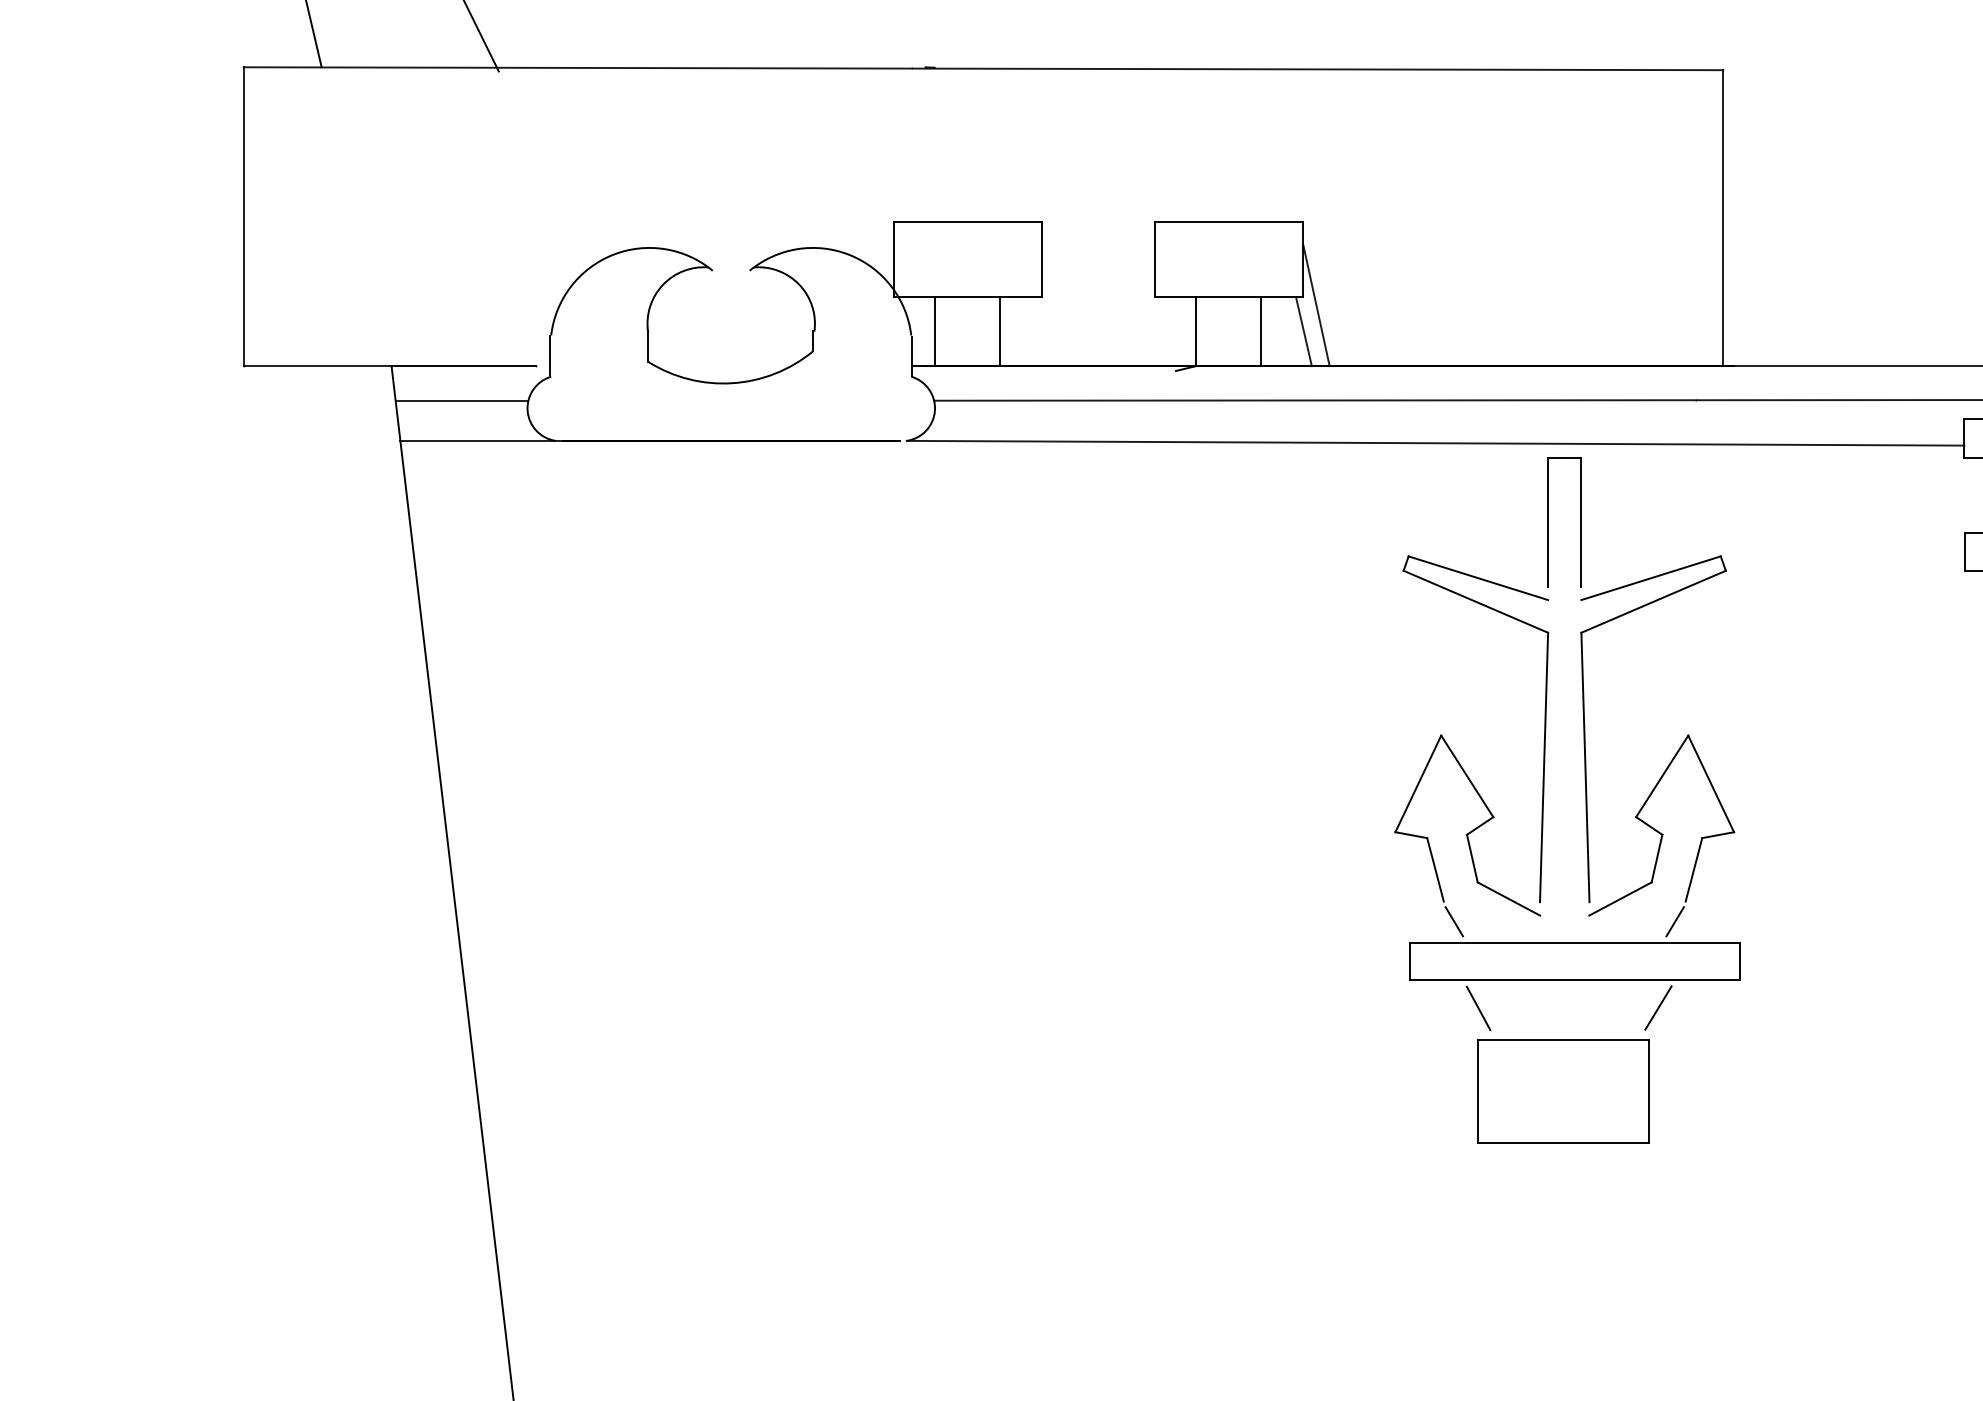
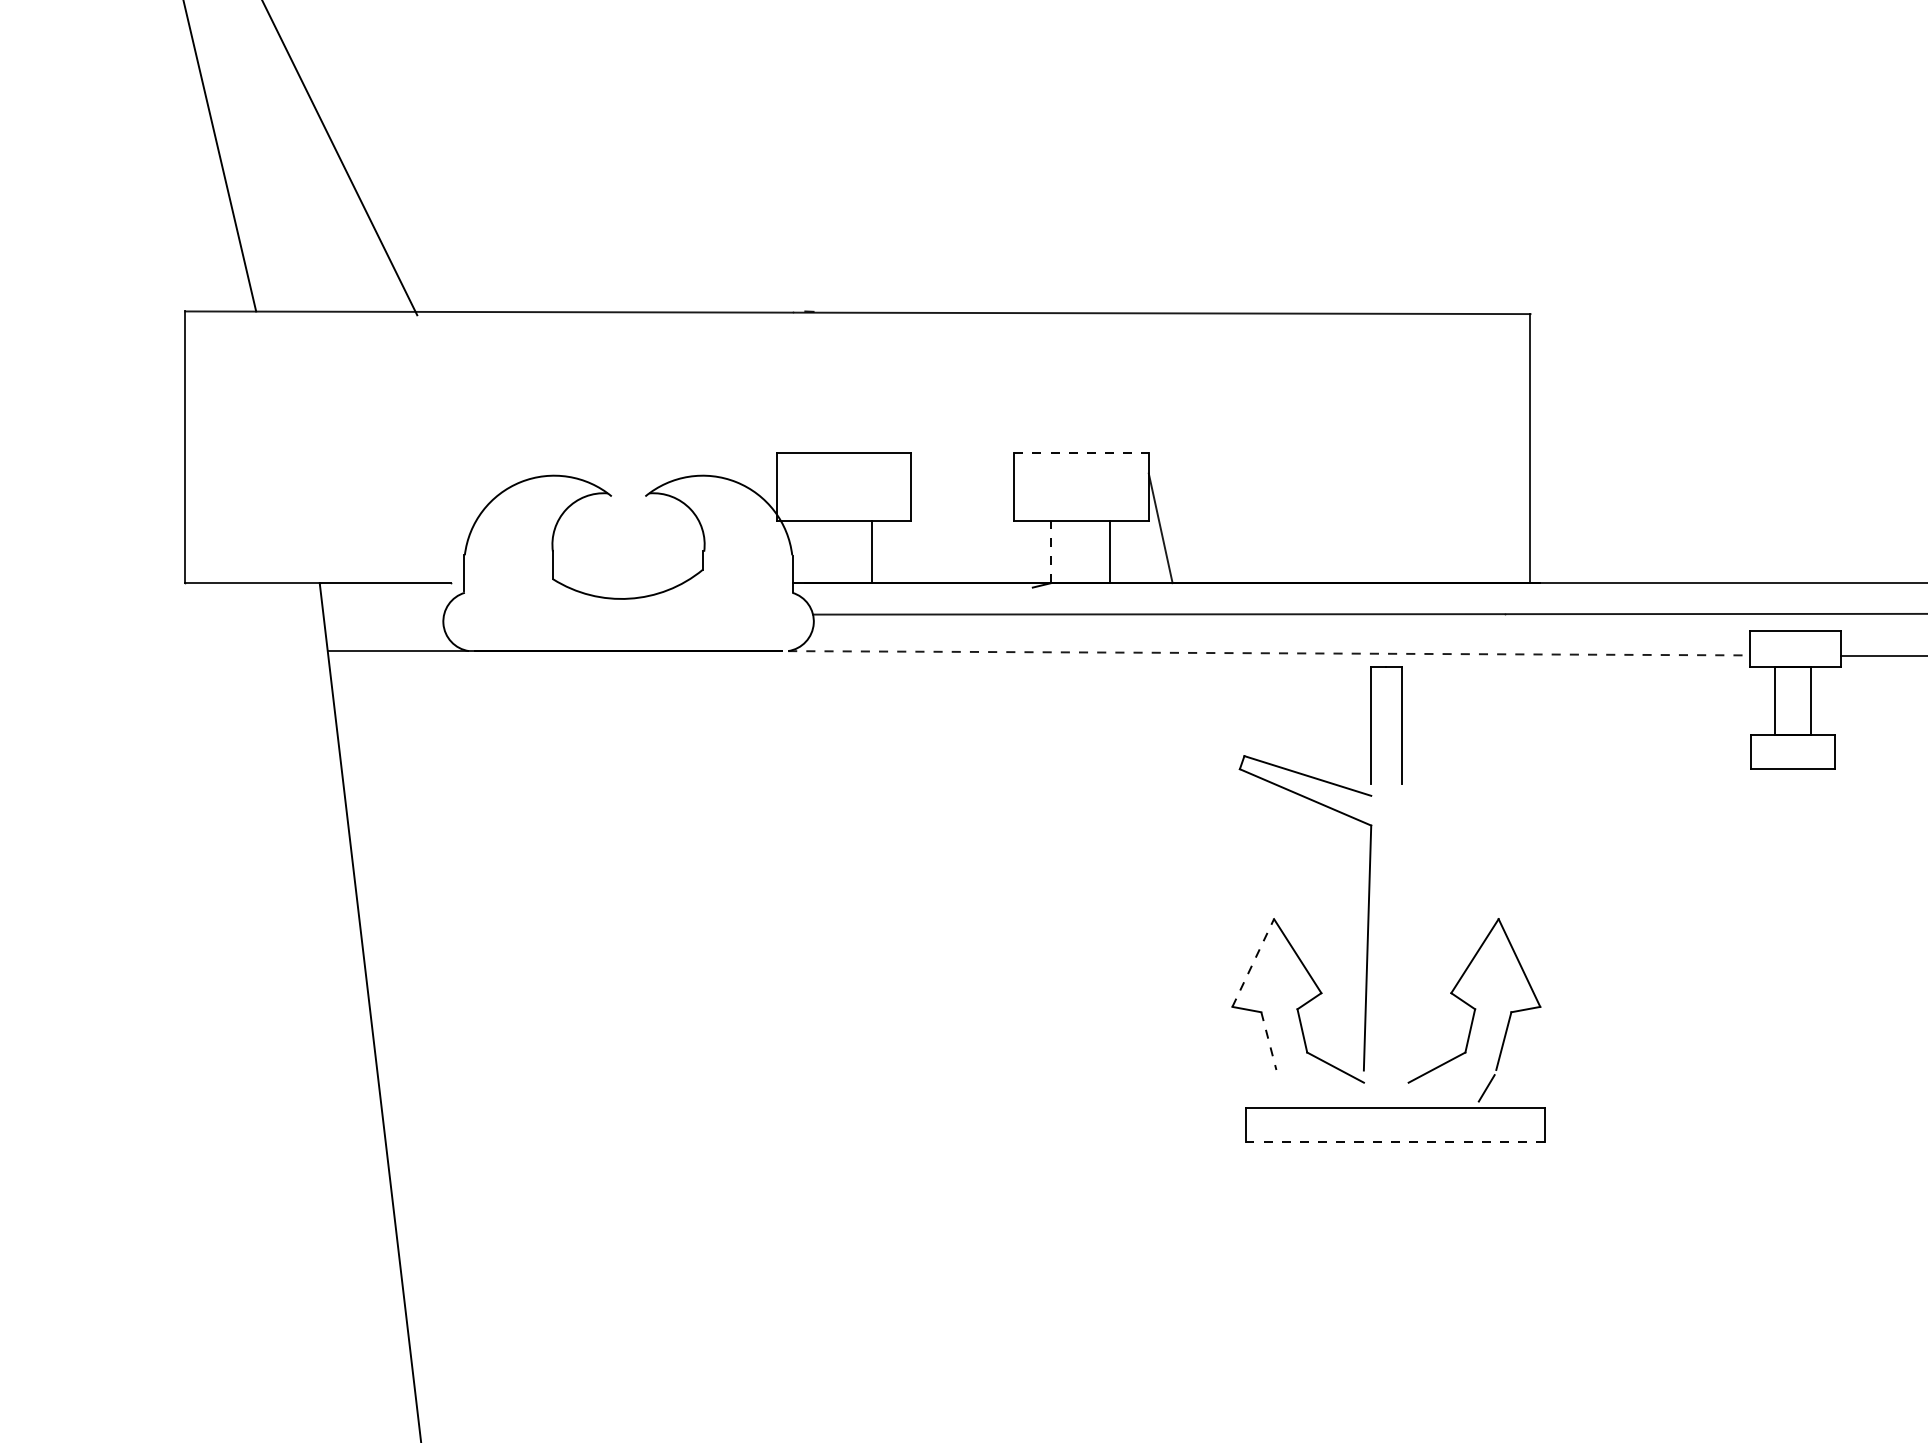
line: (1229, 222) -> (1081, 452), solid -> dashed
line: (934, 331) -> (813, 551), removed
line: (1196, 331) -> (1051, 551), solid -> dashed
line: (1304, 331) -> (1149, 551), removed
line: (461, 400) -> (383, 614), removed
line: (1435, 443) -> (1268, 653), solid -> dashed
part: (1585, 730) -> (1405, 914), removed
line: (1418, 784) -> (1253, 963), solid -> dashed
line: (1435, 870) -> (1268, 1041), solid -> dashed
line: (1453, 921) -> (1285, 1088), removed
line: (1574, 980) -> (1395, 1141), solid -> dashed
line: (1478, 1007) -> (1307, 1166), removed
line: (1658, 1007) -> (1471, 1166), removed
part: (1563, 1091) -> (1385, 1242), removed

